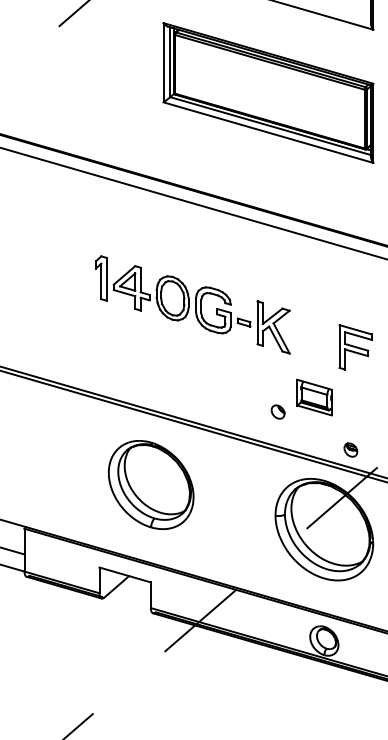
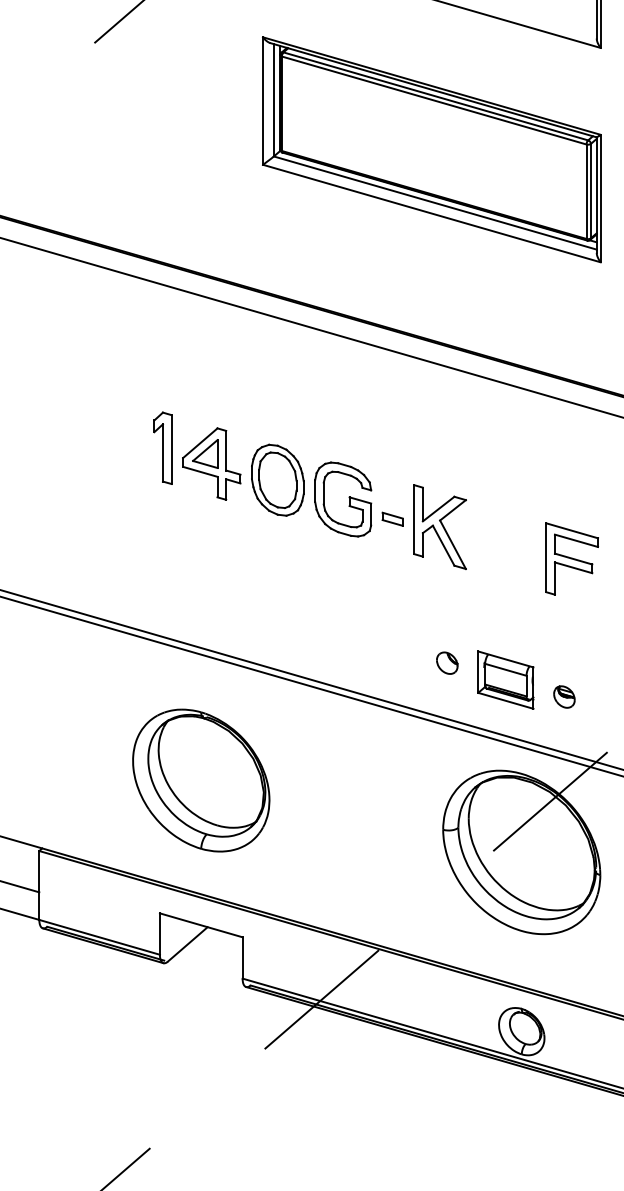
part: (314, 397) -> (505, 679), moved
part: (350, 449) -> (563, 696), moved
part: (150, 484) -> (200, 779), moved

